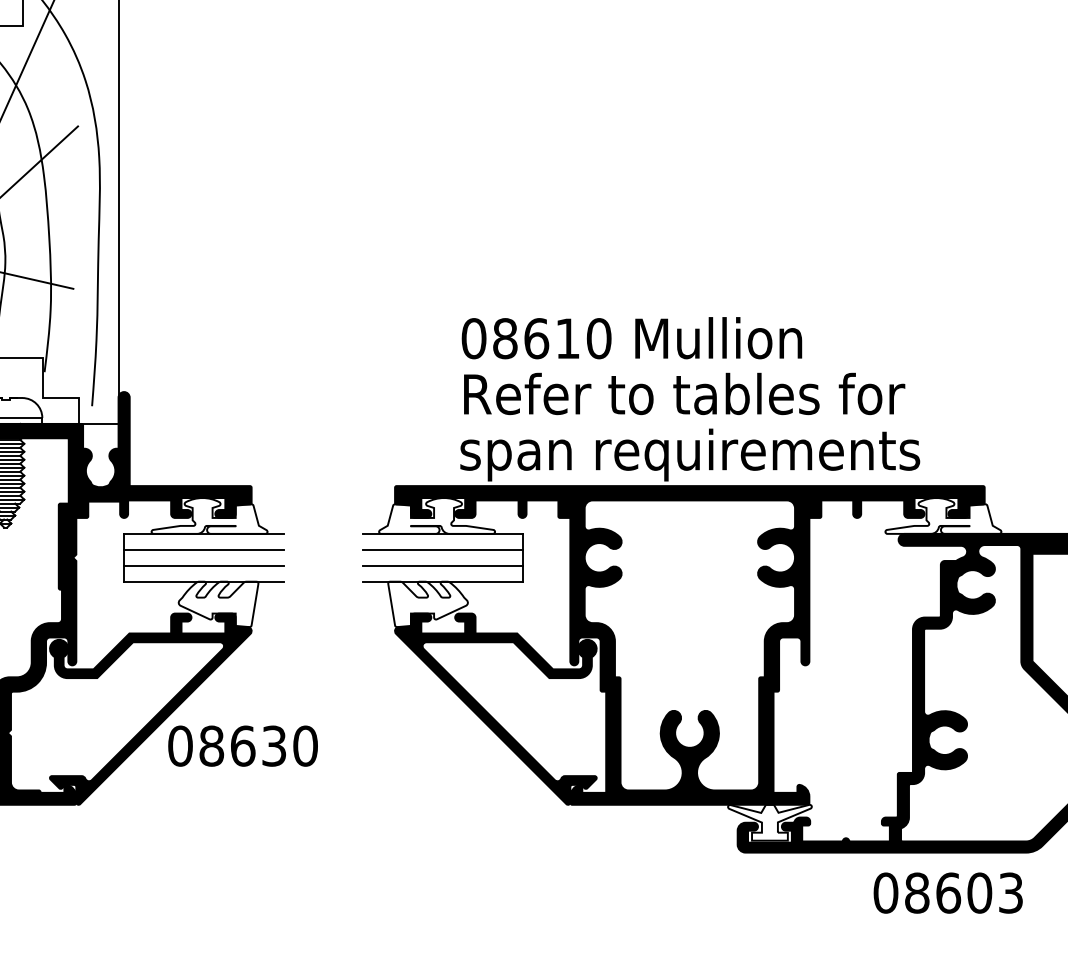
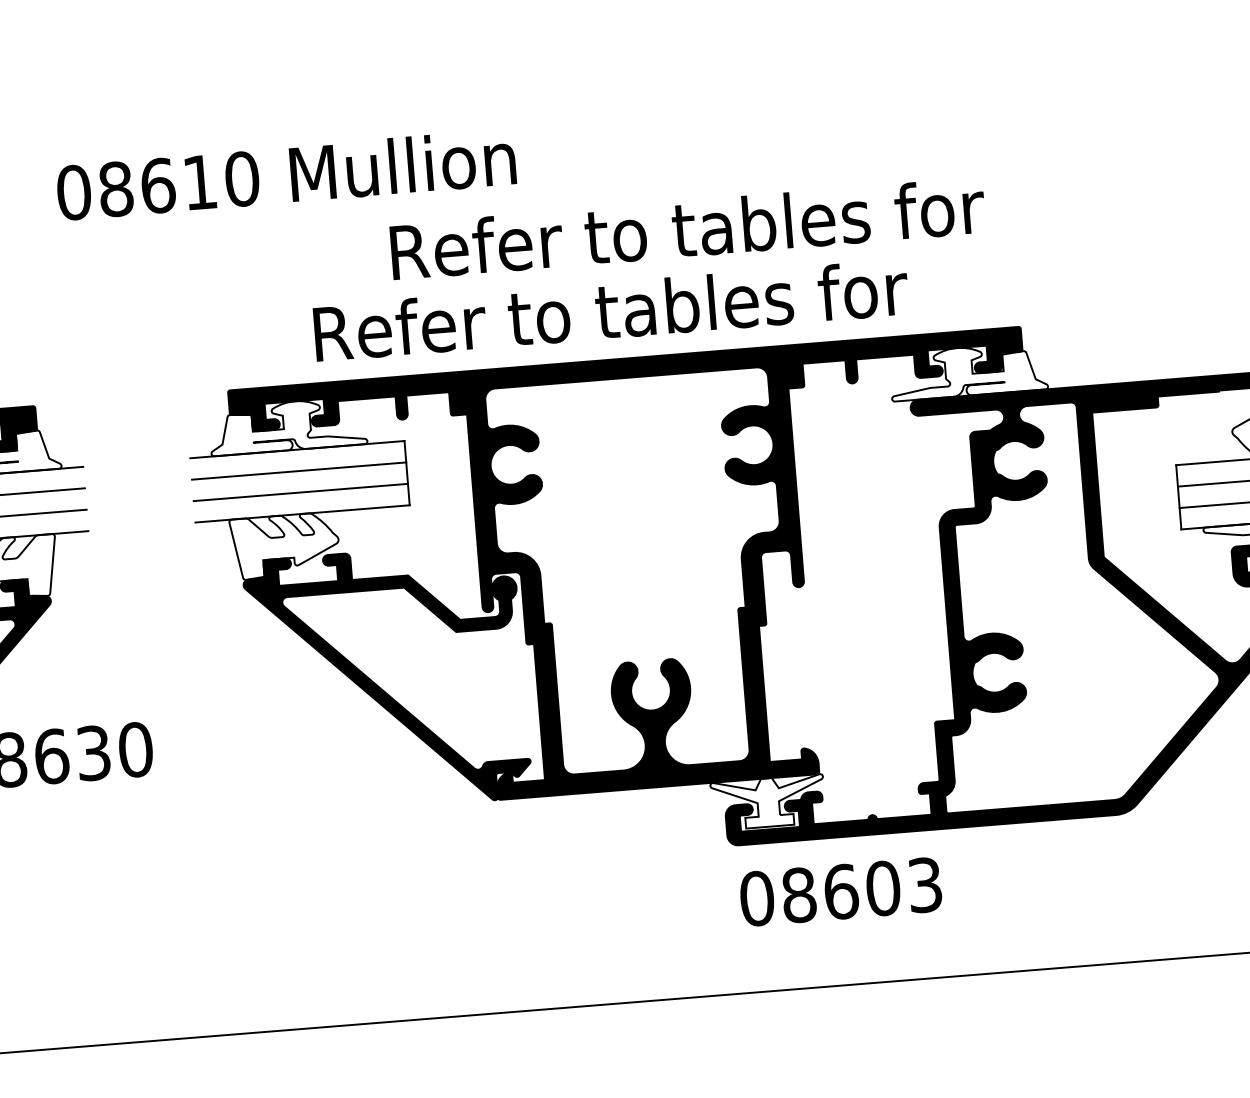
text: (631, 338) -> (285, 175), moved
text: (684, 393) -> (687, 228), moved
text: (690, 454) -> (621, 316), span requirements -> Refer to tables for
text: (947, 892) -> (839, 891), moved

